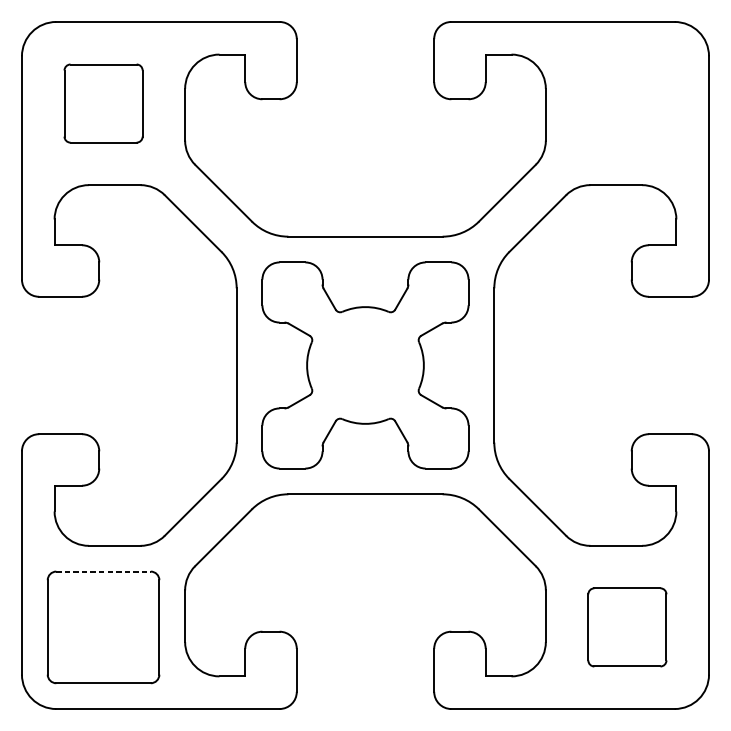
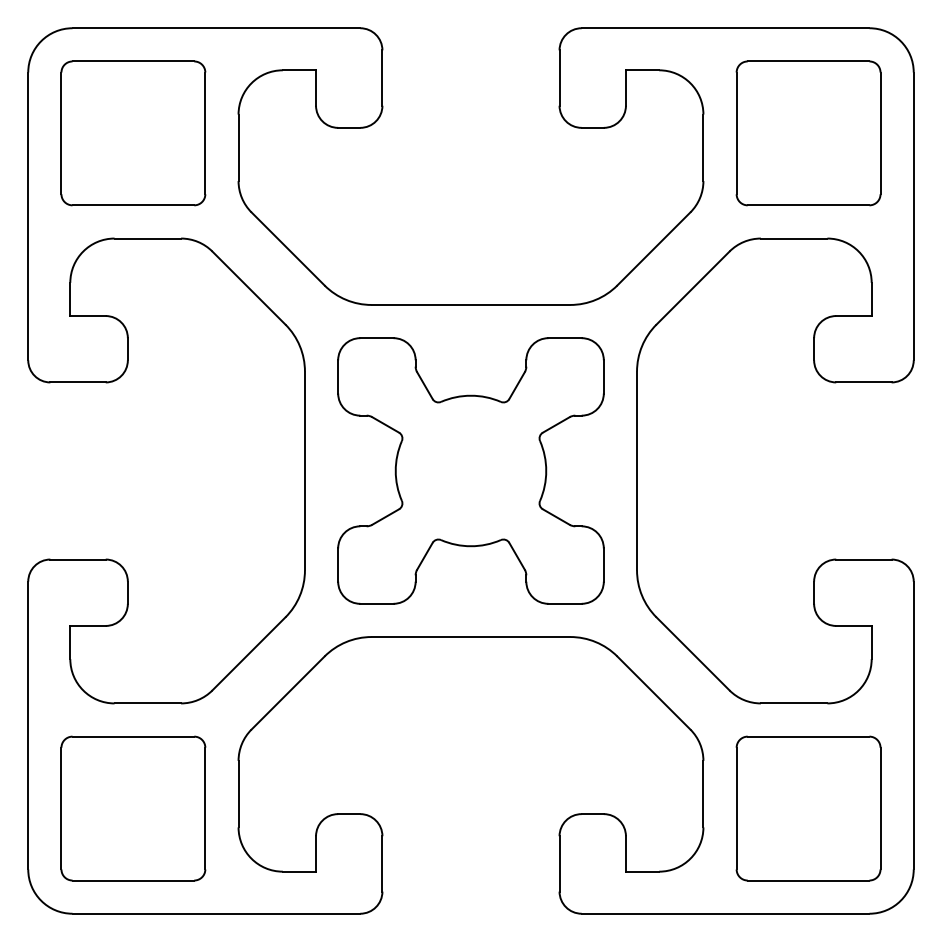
part: (103, 103) -> (133, 133), size x1.43
part: (627, 103) -> (808, 133), added
line: (103, 571) -> (133, 736), dashed -> solid
part: (627, 627) -> (808, 808), size x1.43

